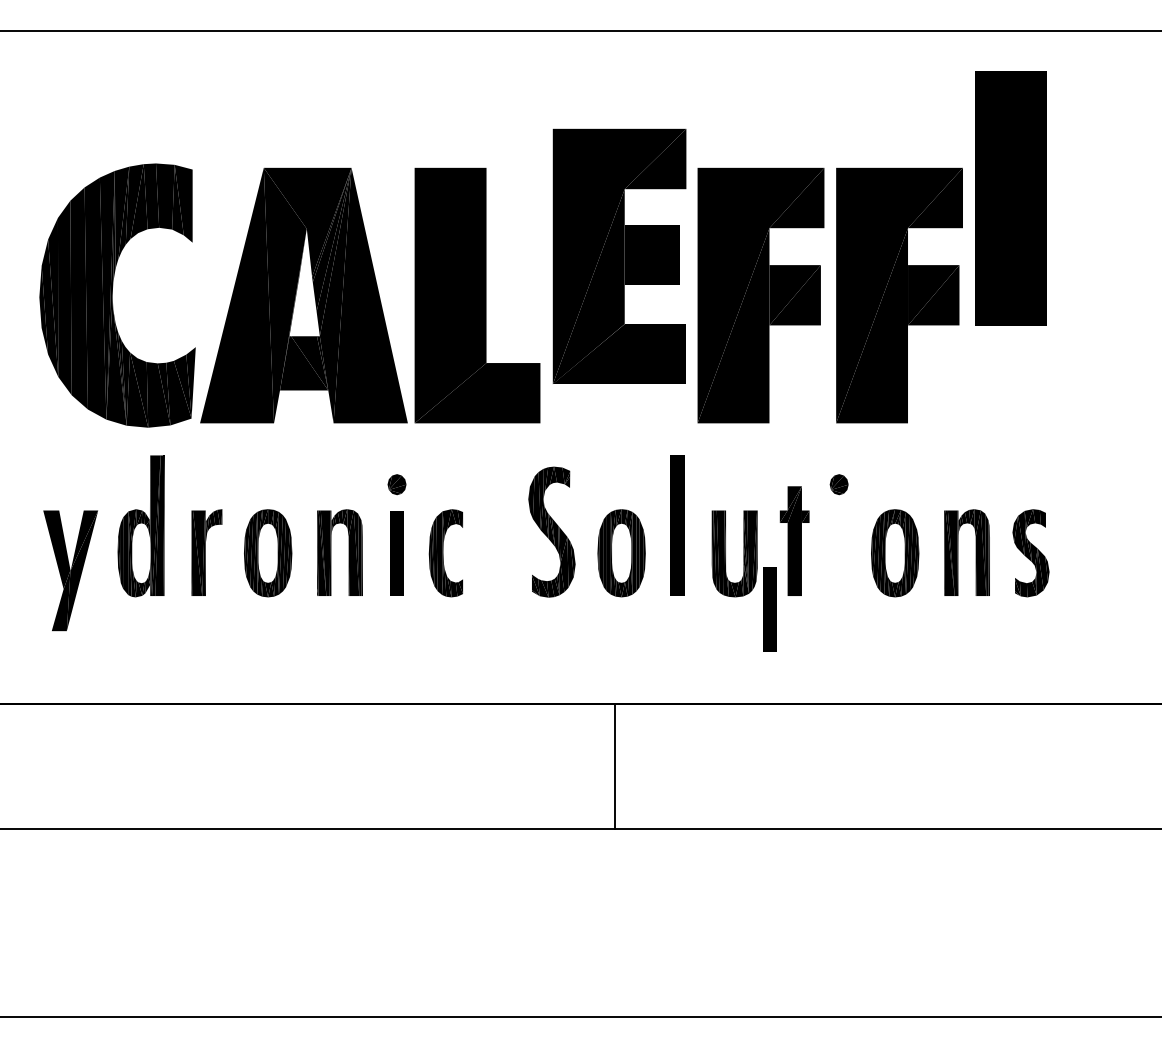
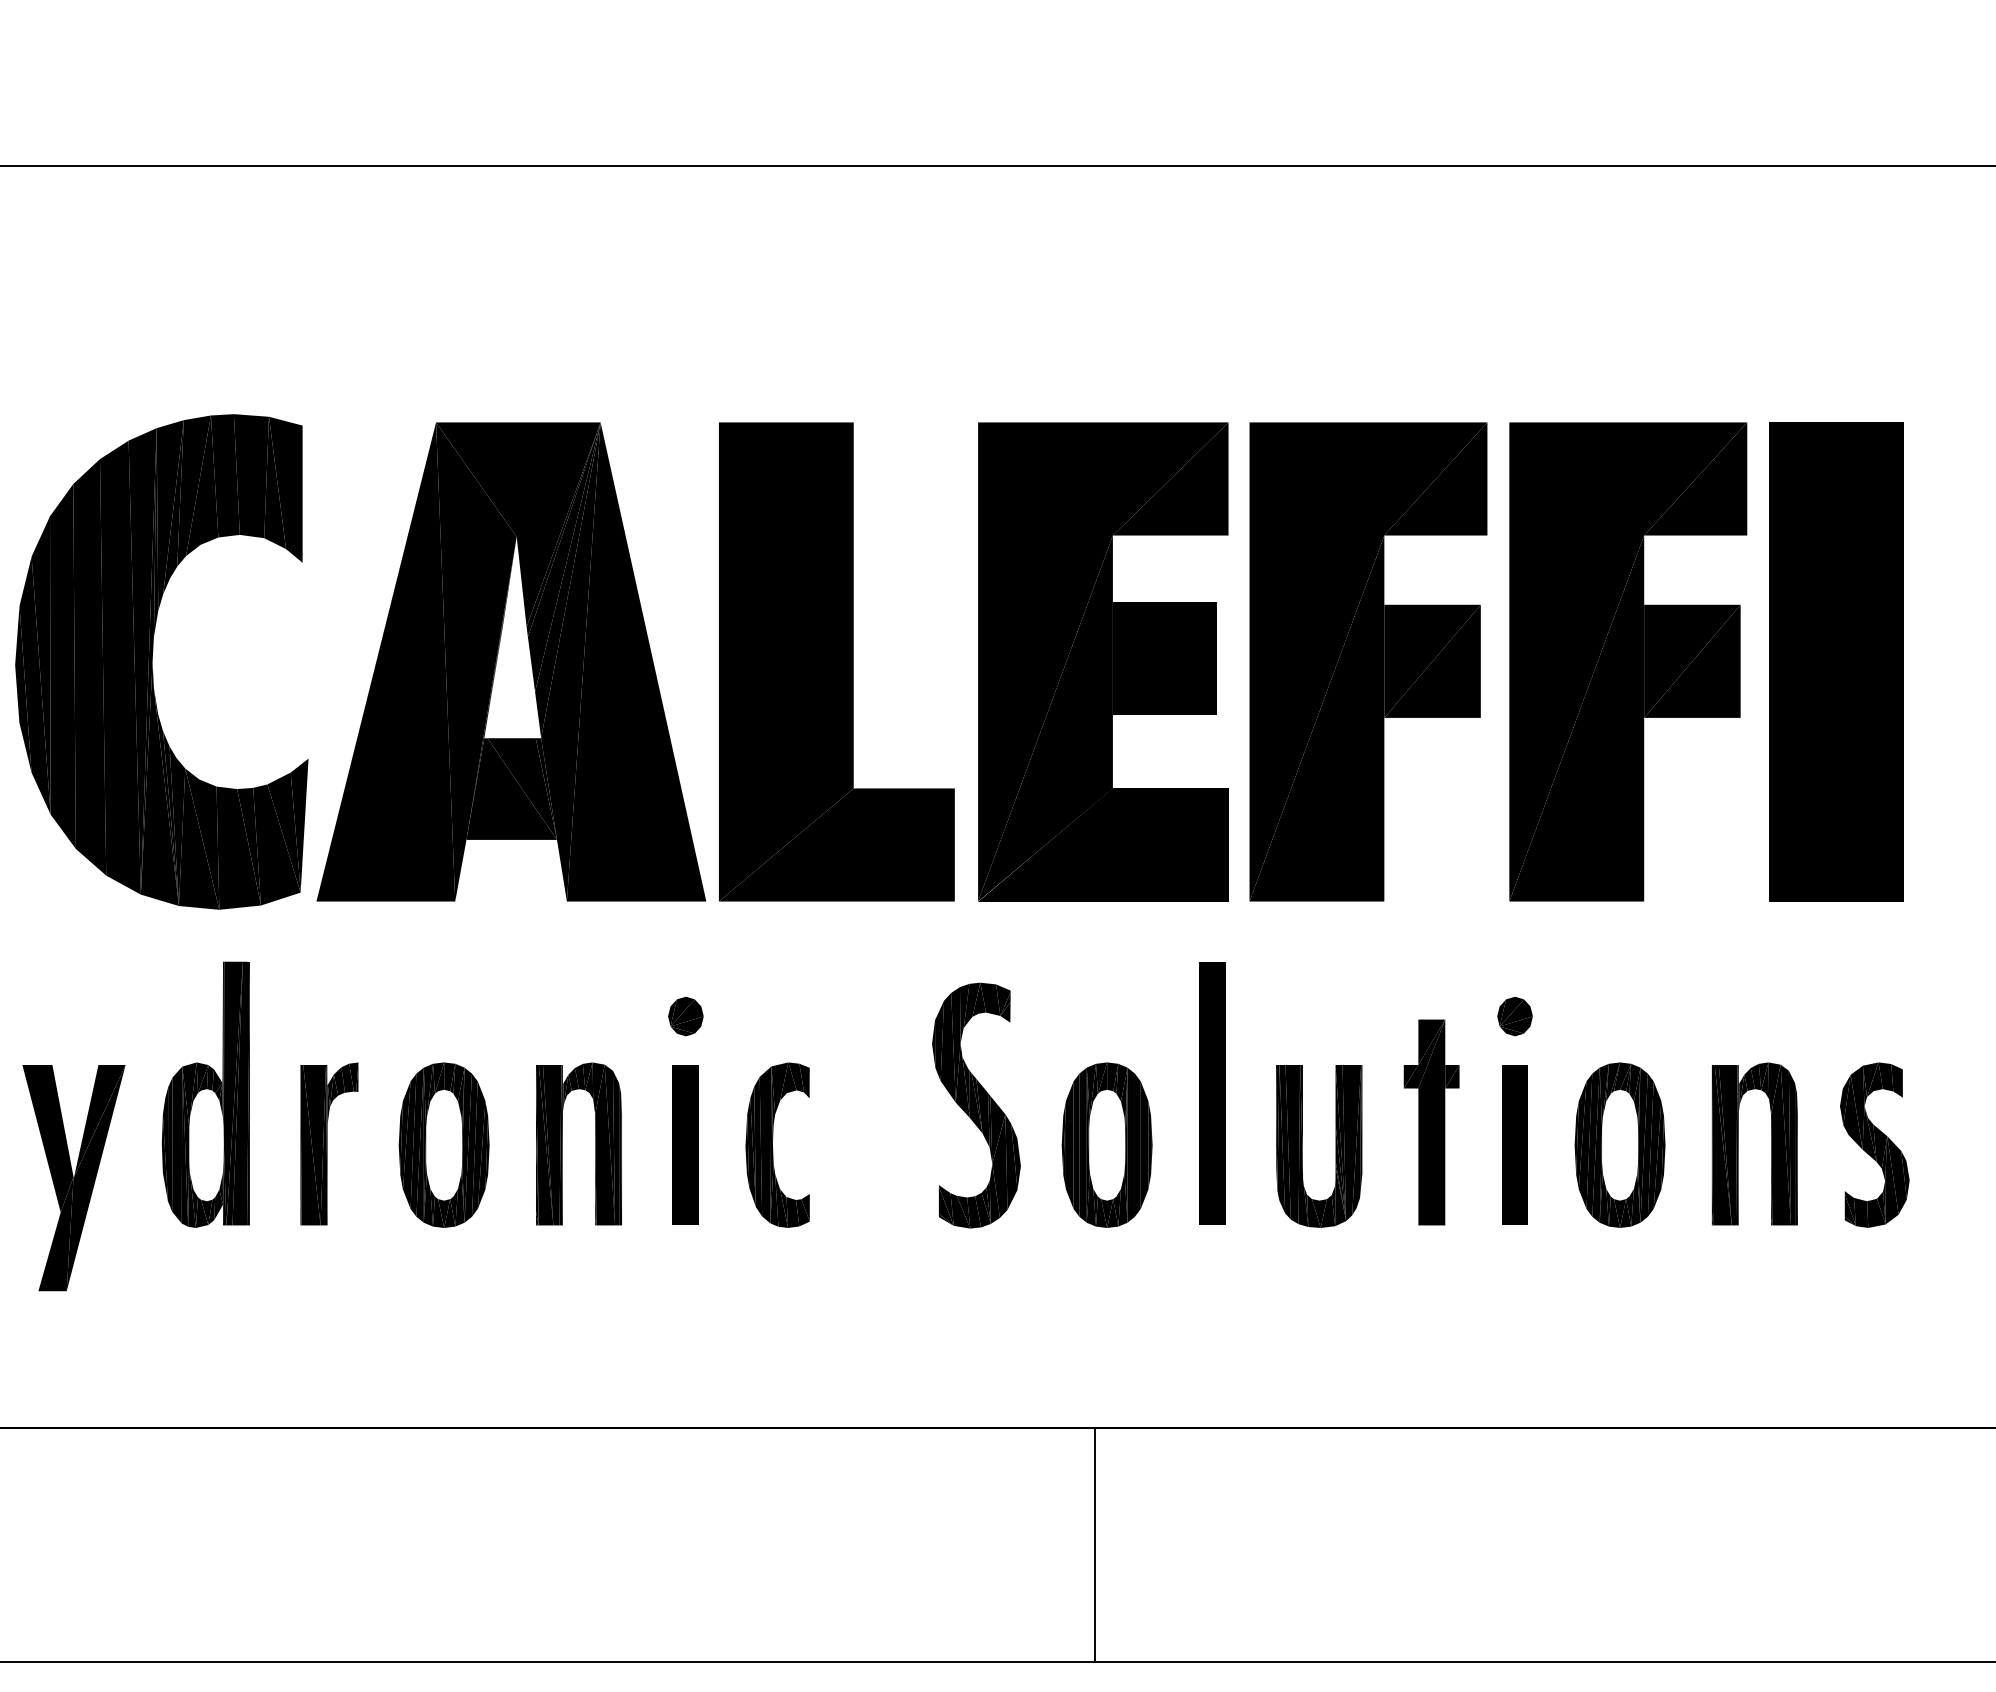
part: (1010, 198) -> (1836, 661), moved
part: (619, 255) -> (1103, 659), moved
part: (769, 609) -> (1513, 1145), moved

